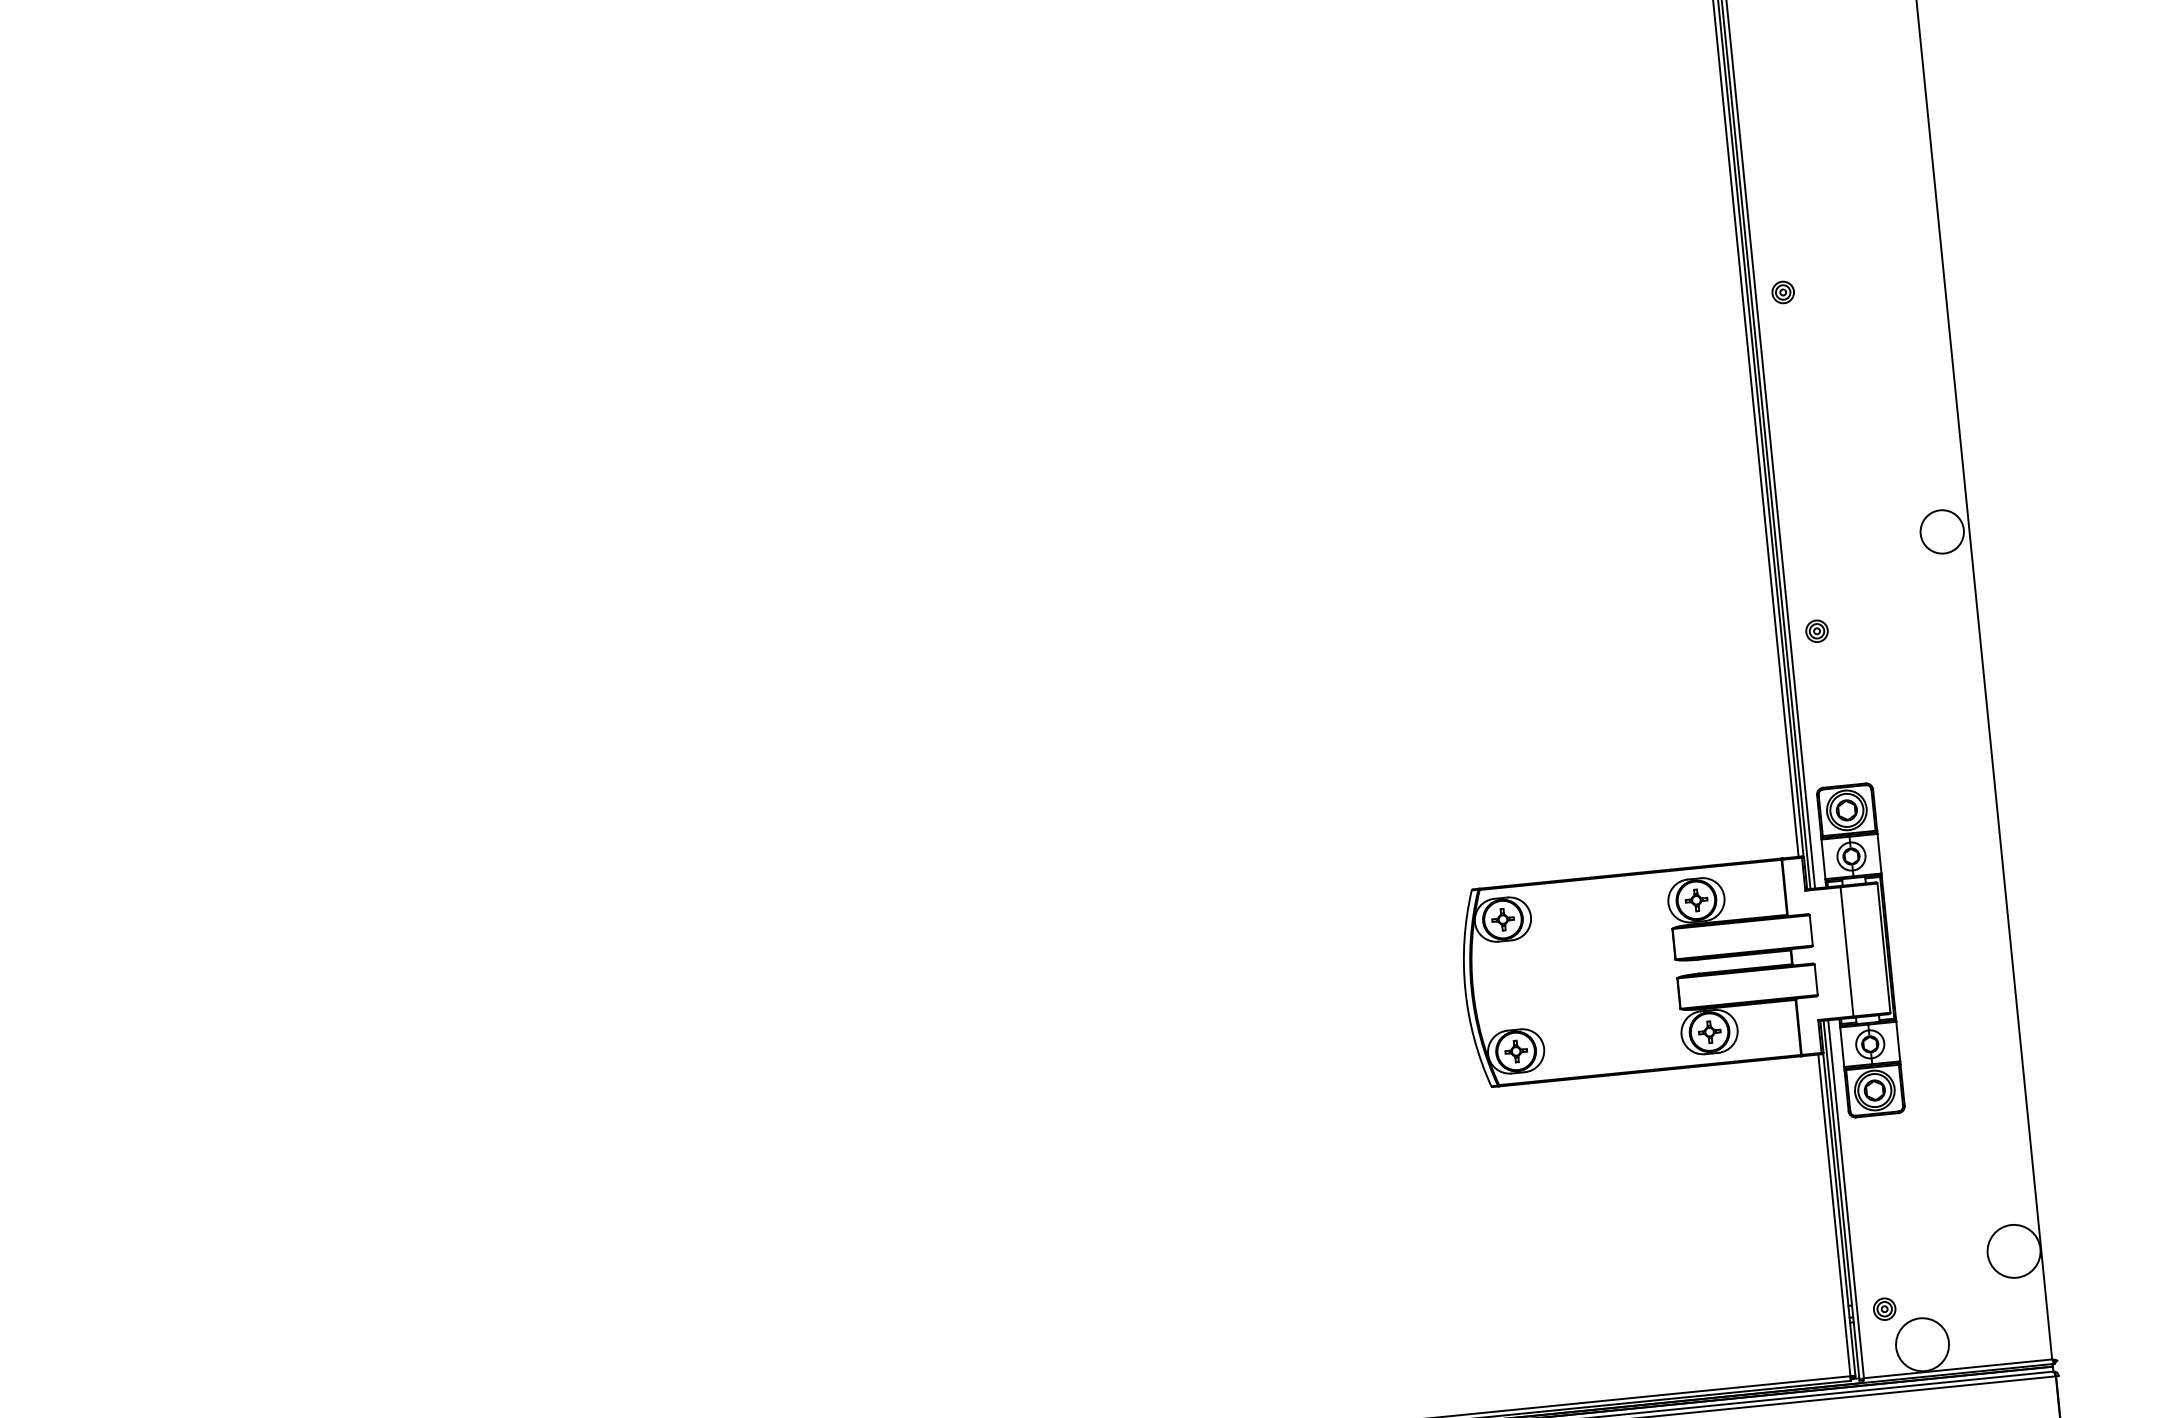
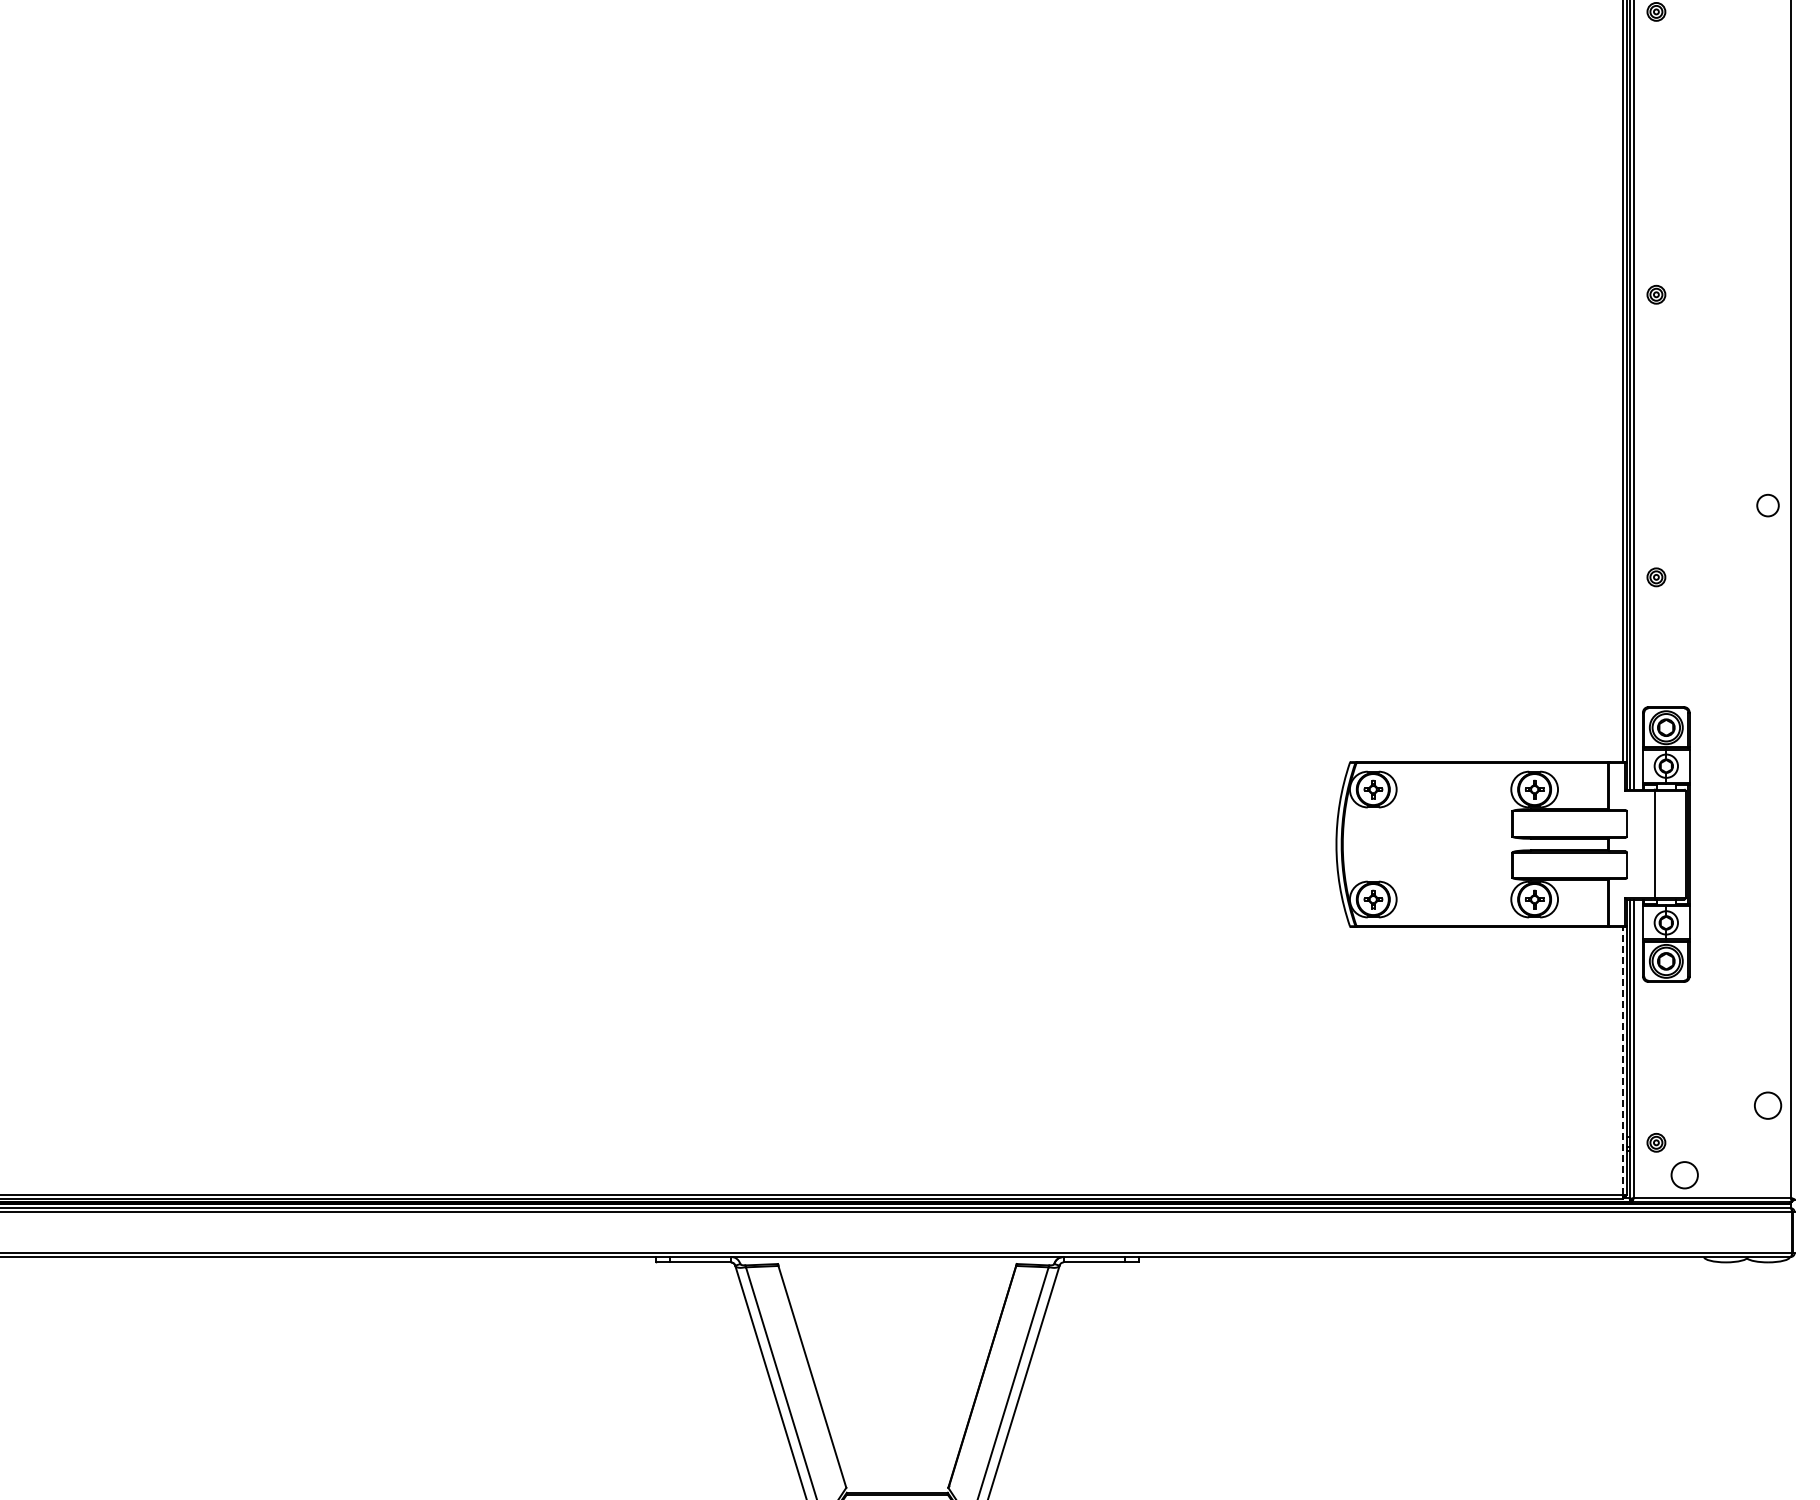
circle: (1942, 531) -> (1768, 505), size x0.6
line: (1834, 1214) -> (1622, 1060), solid -> dashed
circle: (2014, 1251) -> (1768, 1105), size x0.6
circle: (1922, 1345) -> (1684, 1175), size x0.6

